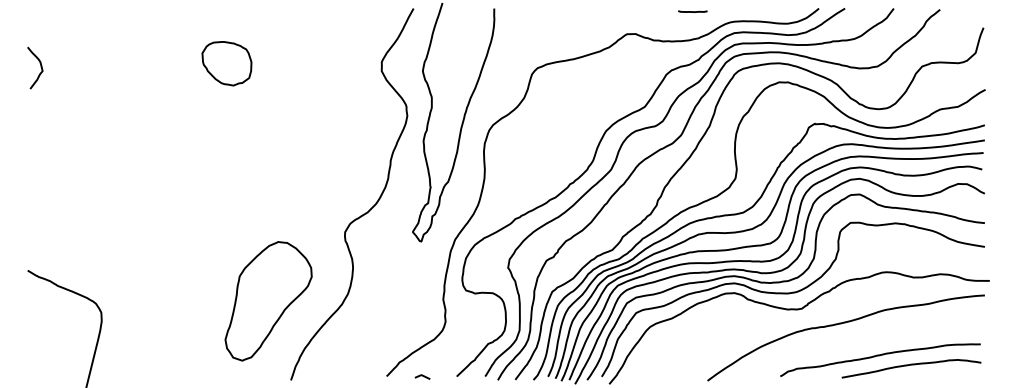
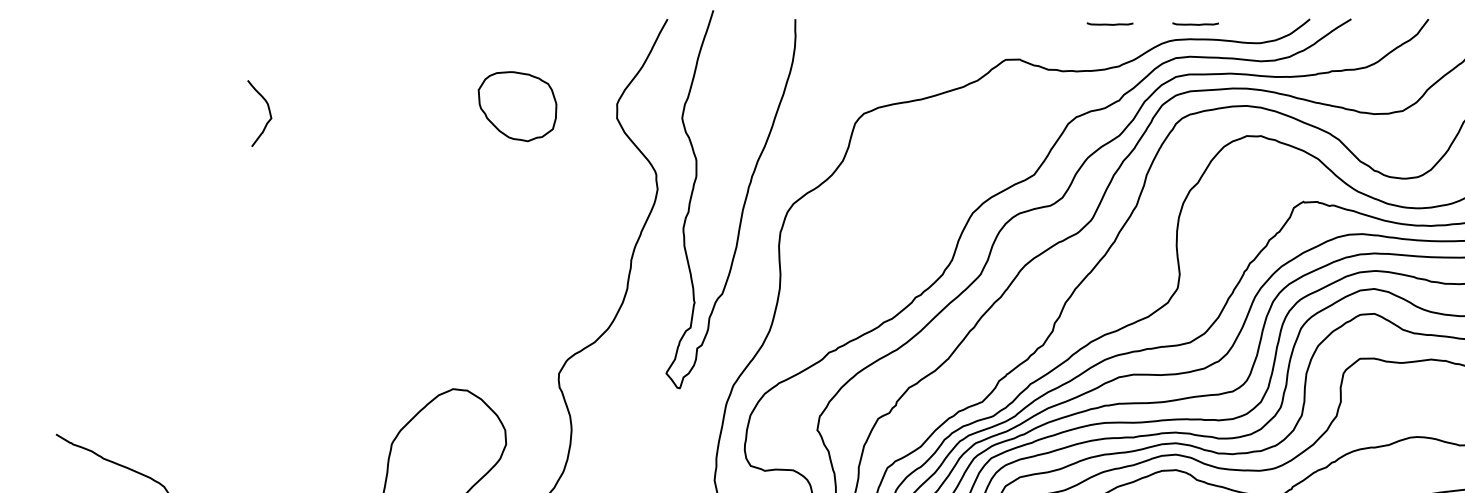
line: (746, 11) -> (1195, 23), added
part: (226, 63) -> (516, 106), moved
curve: (40, 67) -> (268, 112), moved

